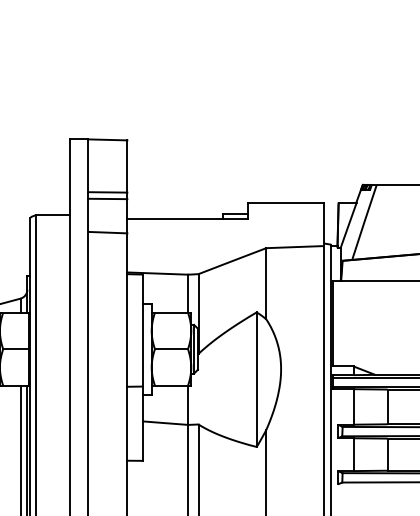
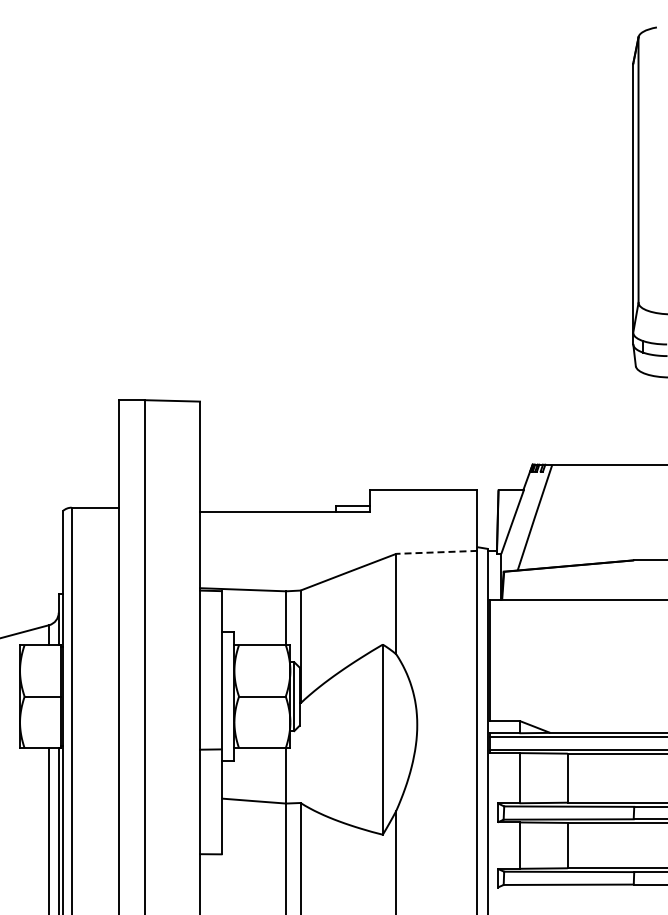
line: (107, 191) -> (172, 474), removed
line: (107, 199) -> (172, 484), removed
line: (107, 232) -> (172, 531), removed
line: (294, 247) -> (436, 552), solid -> dashed

